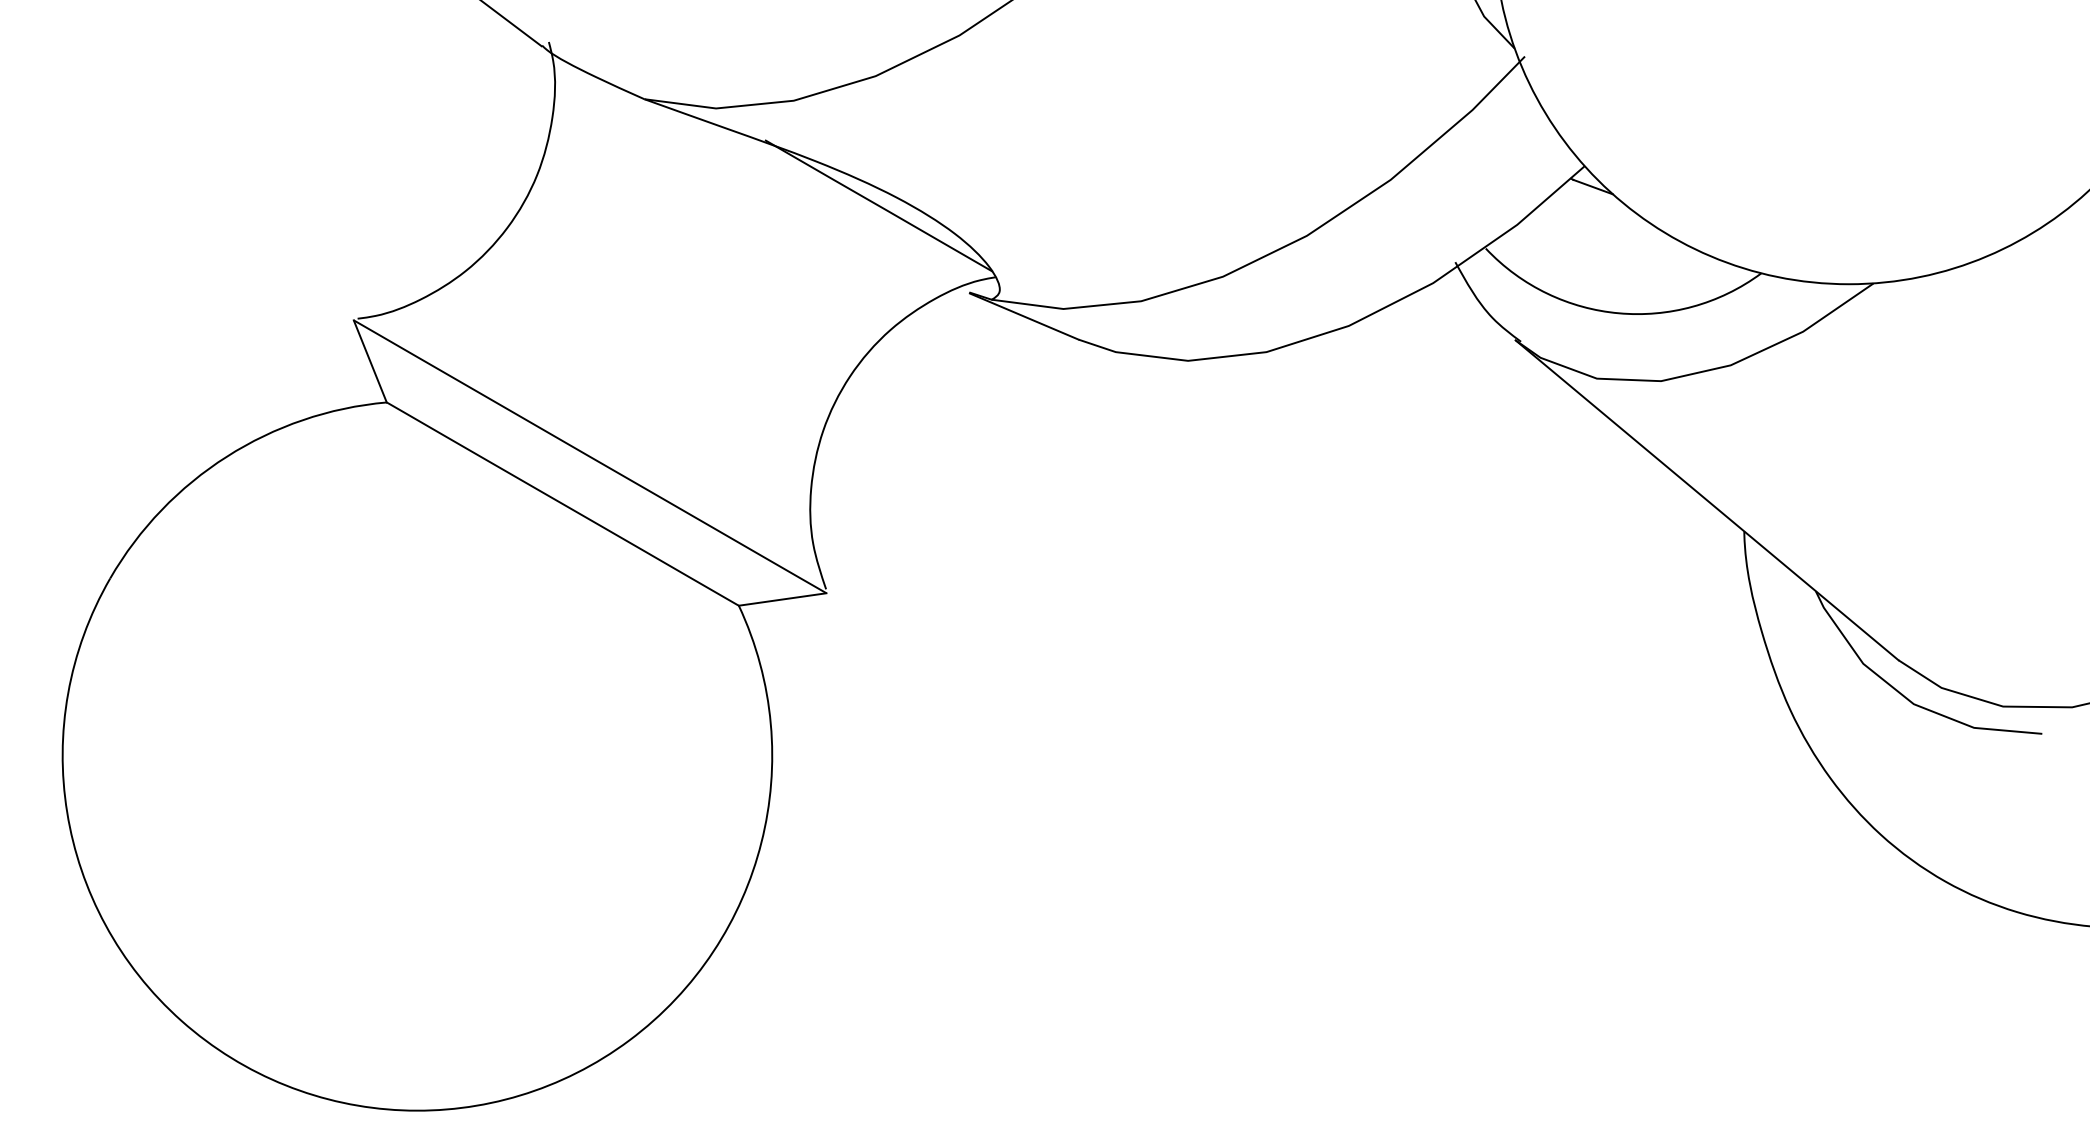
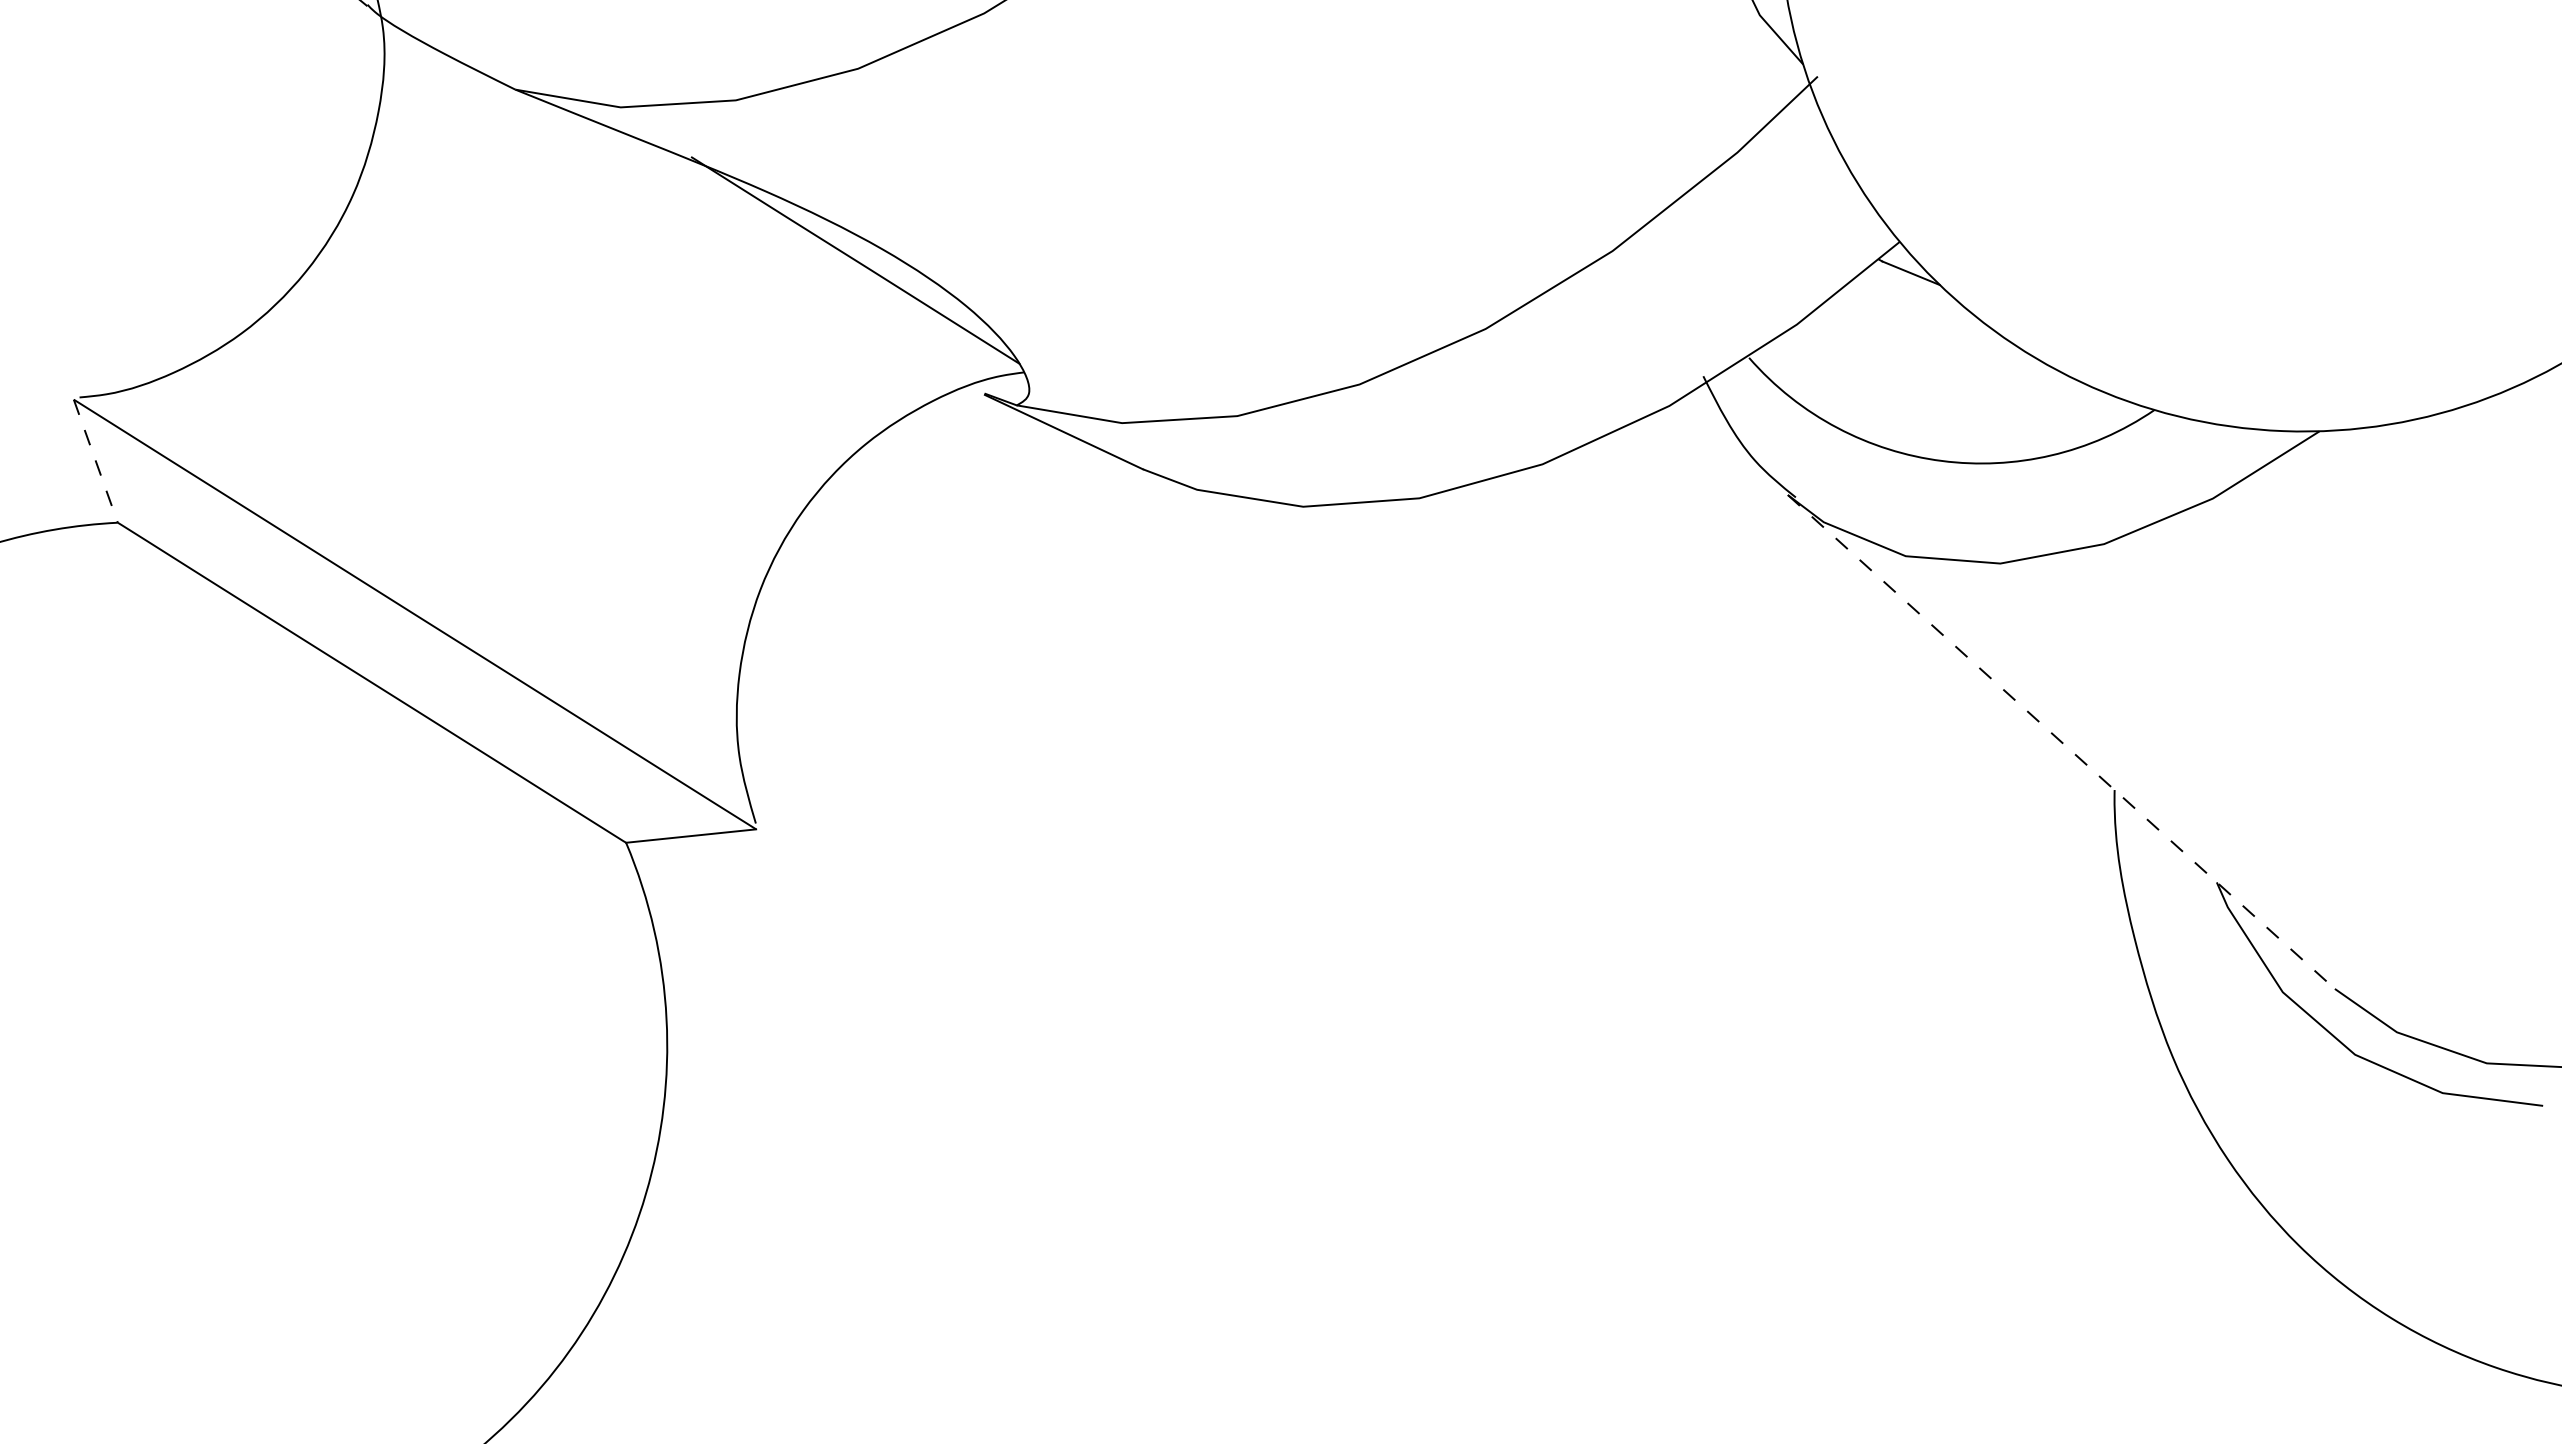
line: (370, 361) -> (96, 461), solid -> dashed
line: (1707, 500) -> (2062, 742), solid -> dashed

